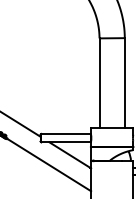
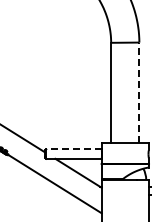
line: (124, 82) -> (139, 92), solid -> dashed
line: (66, 134) -> (74, 149), solid -> dashed

